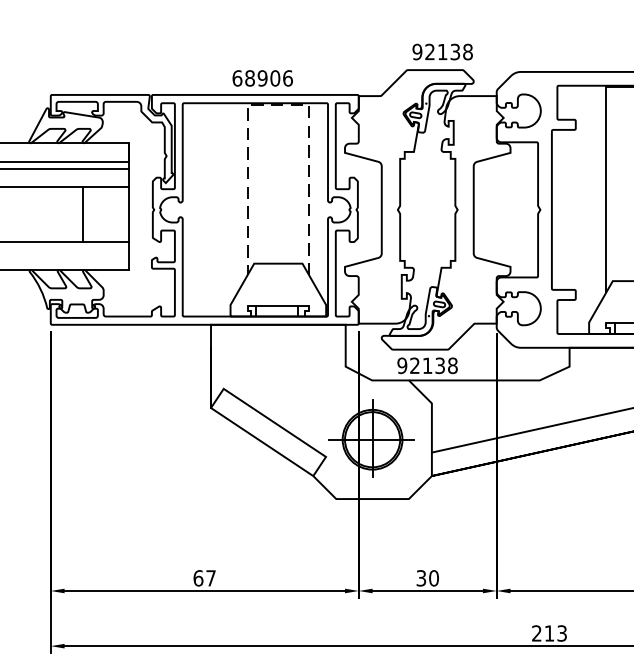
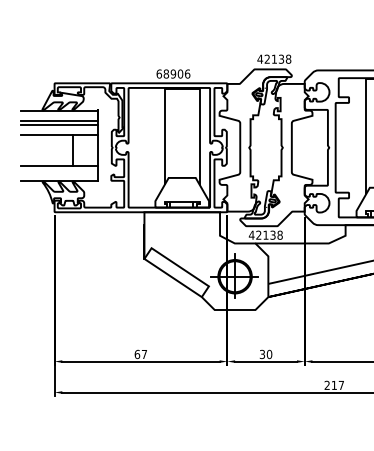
text: (417, 50) -> (260, 58), 92138 -> 42138
line: (277, 104) -> (181, 88), dashed -> solid
text: (401, 364) -> (251, 234), 92138 -> 42138
text: (560, 631) -> (340, 384), 213 -> 217

